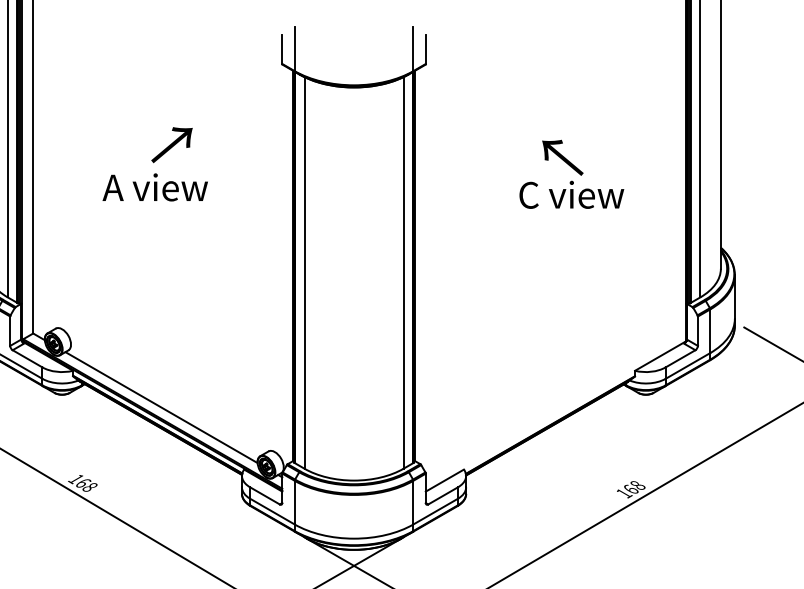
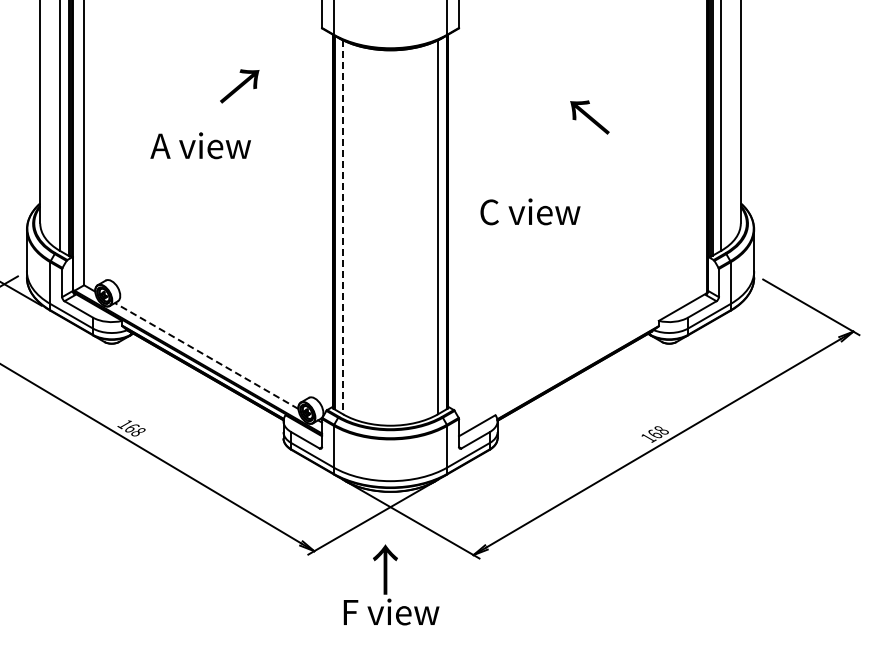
text: (171, 145) -> (239, 86), moved
text: (571, 194) -> (530, 211), moved
line: (304, 273) -> (343, 227), solid -> dashed
line: (161, 408) -> (206, 356), solid -> dashed

